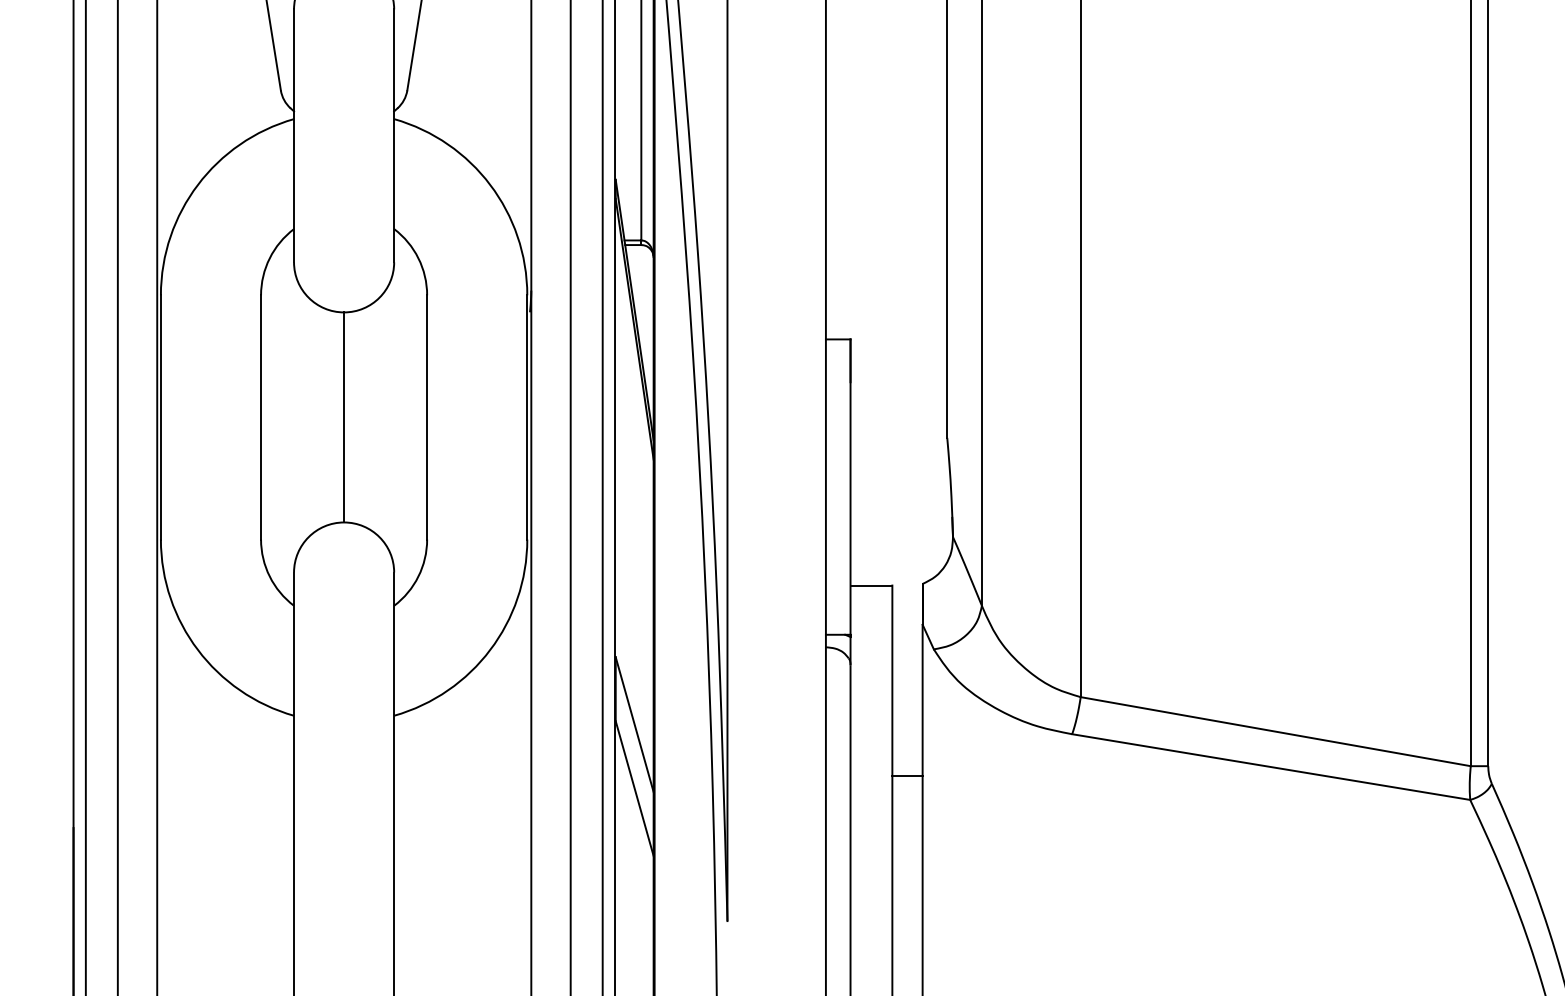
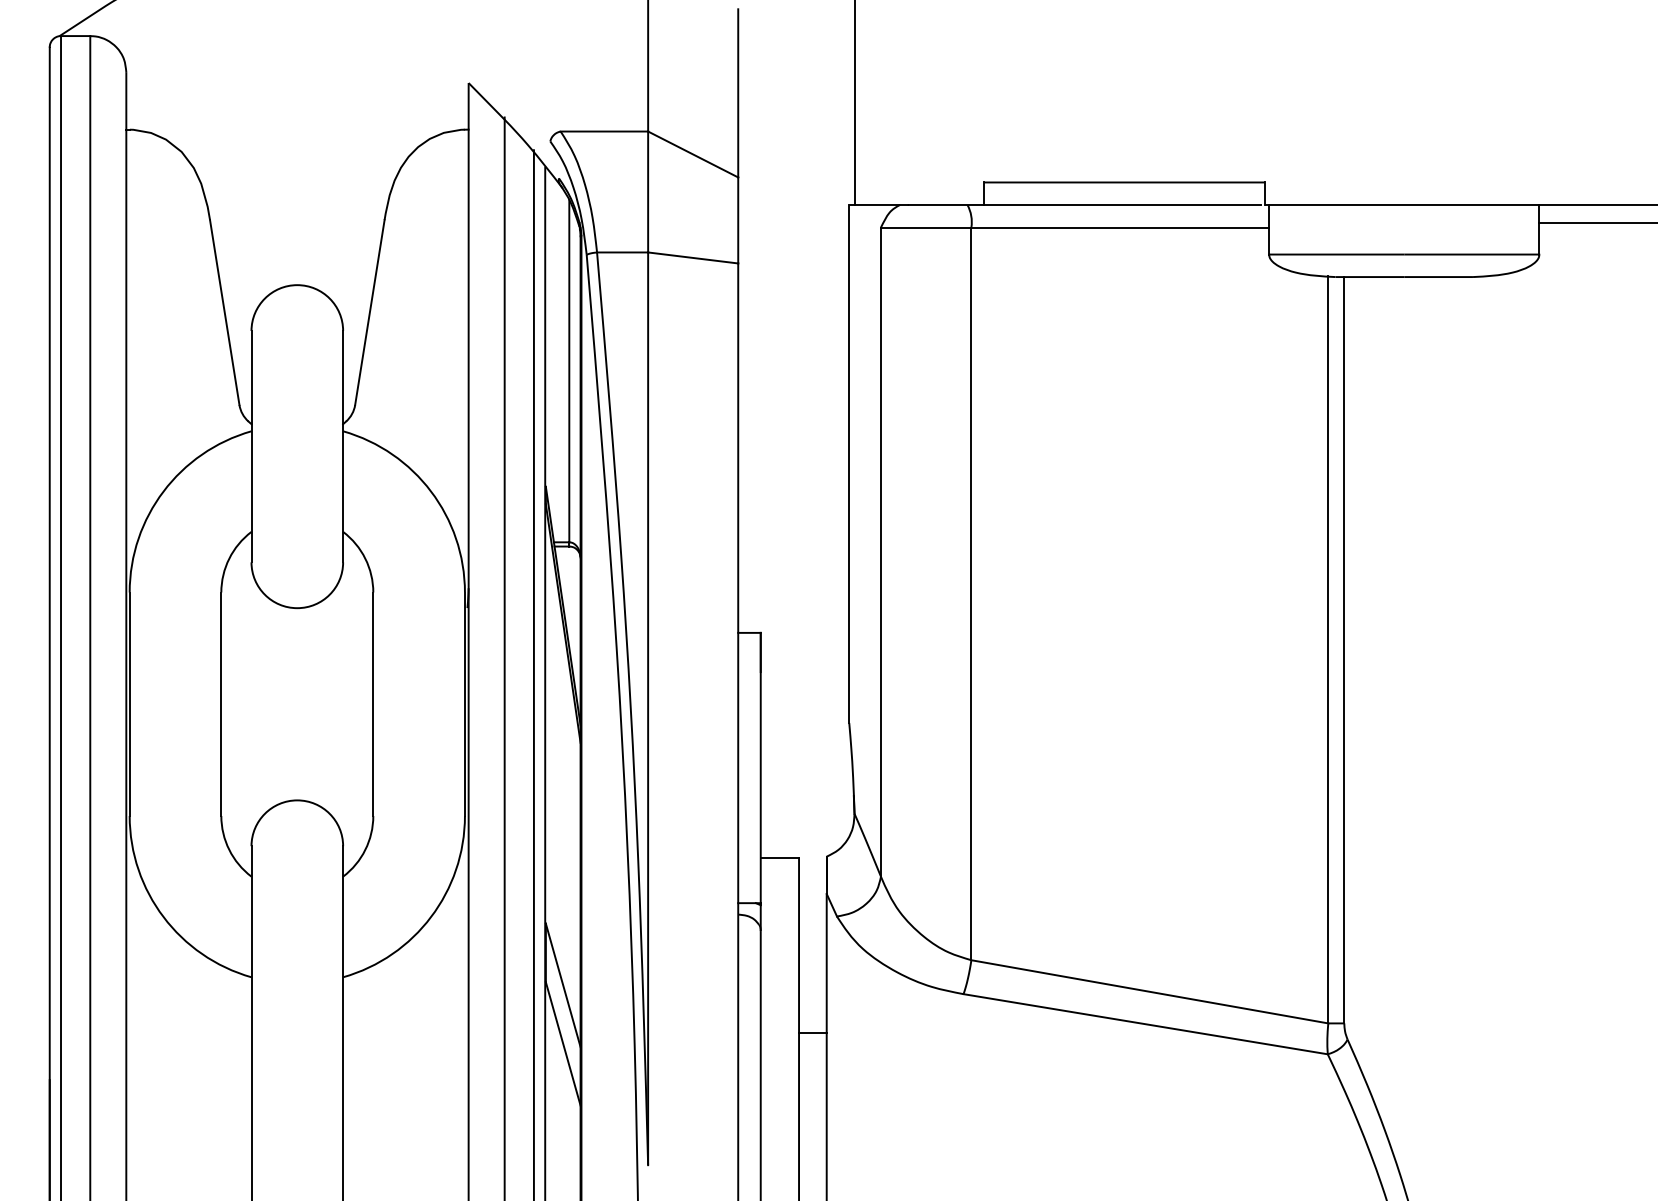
line: (344, 417) -> (297, 704), removed

